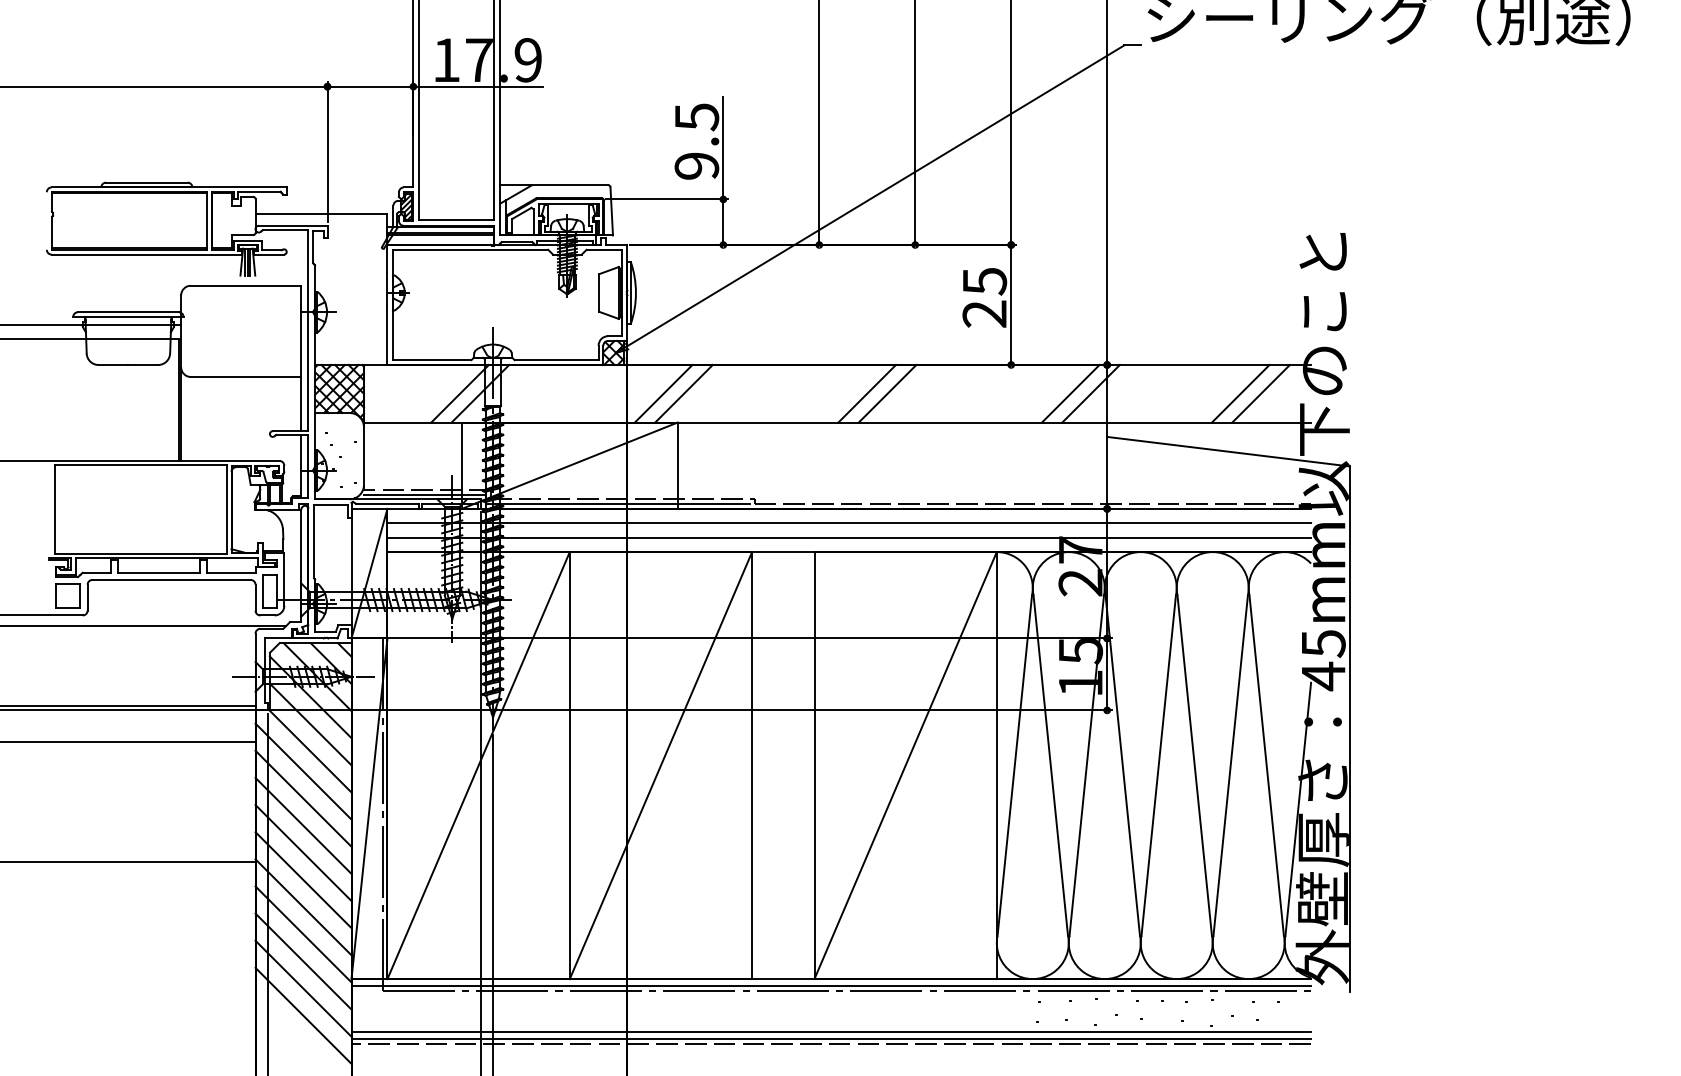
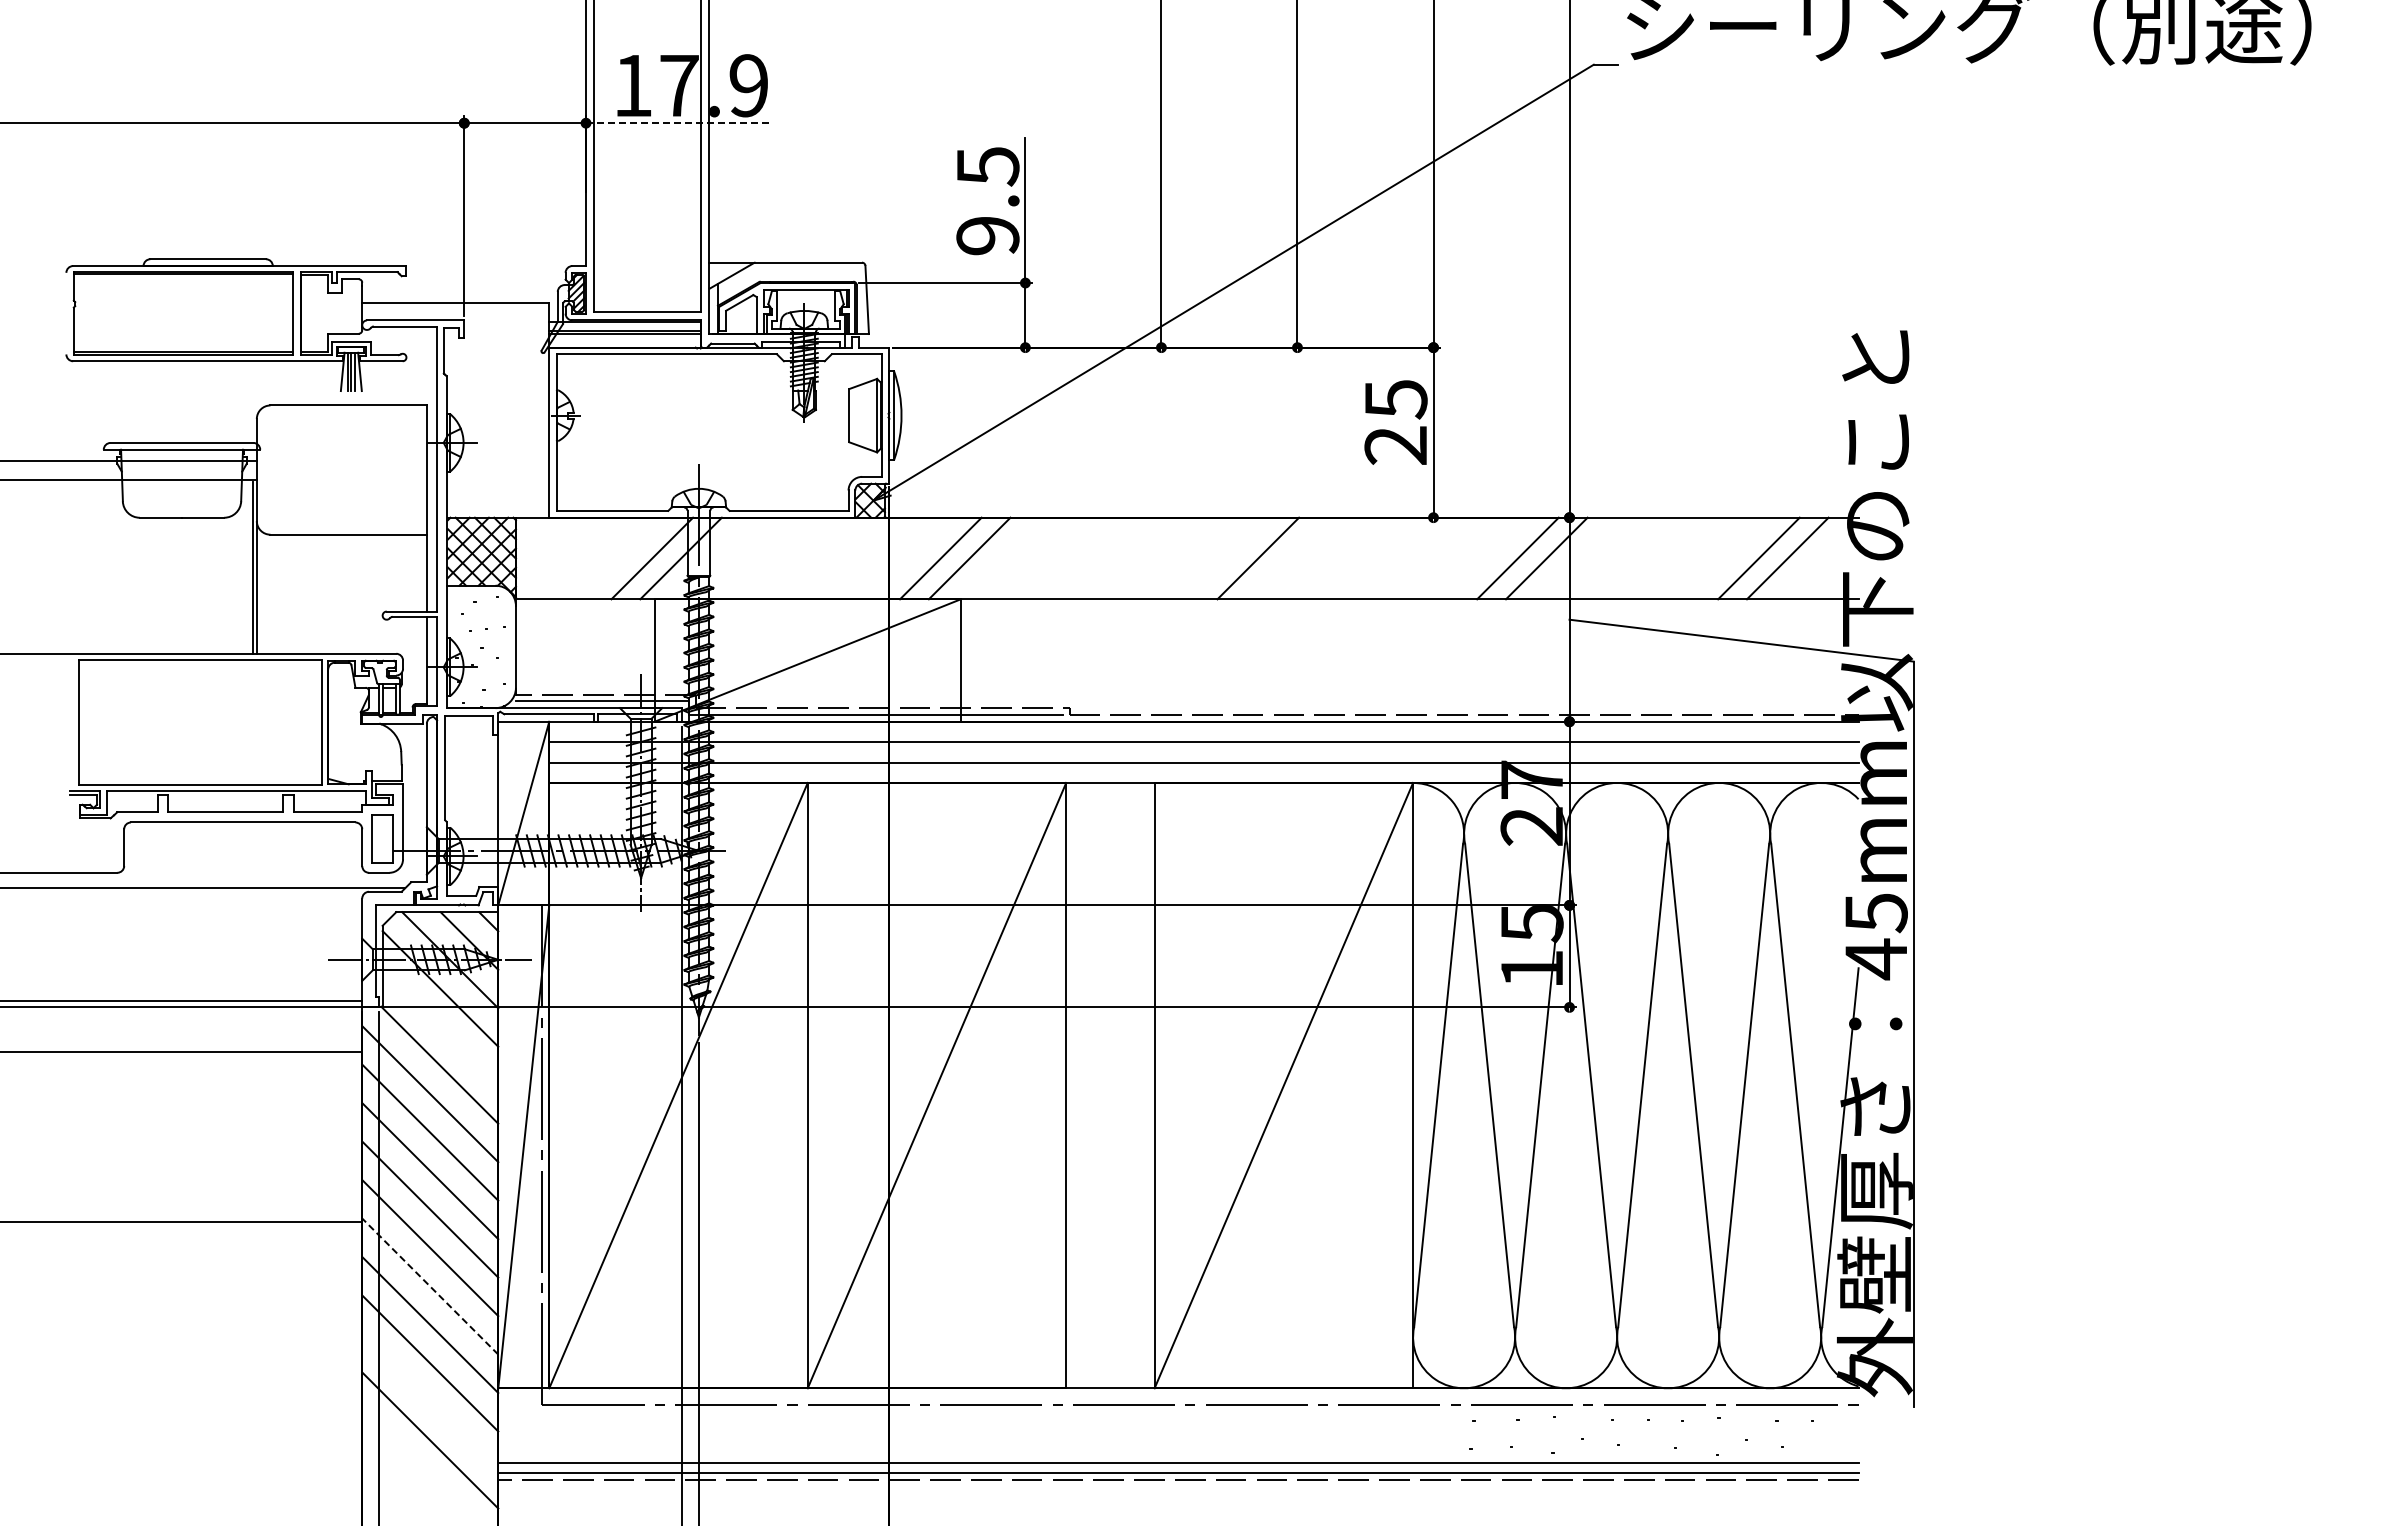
line: (478, 86) -> (678, 123), solid -> dashed
line: (867, 393) -> (1229, 558), removed
part: (68, 596) -> (96, 845), removed
line: (310, 724) -> (440, 1027), removed
line: (302, 907) -> (429, 1286), solid -> dashed
line: (831, 986) -> (1178, 1398), removed
line: (303, 988) -> (430, 1401), removed

